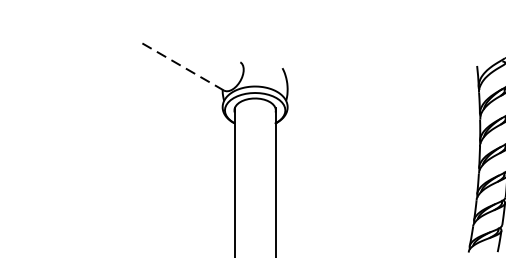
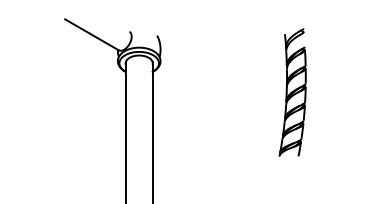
line: (182, 66) -> (91, 34), dashed -> solid

